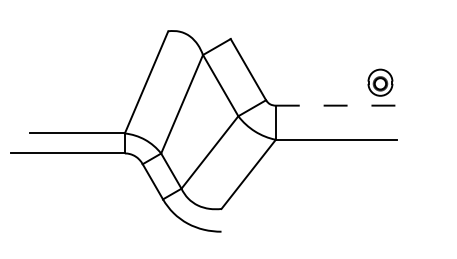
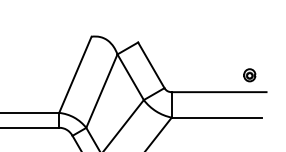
part: (380, 83) -> (249, 75), size x0.62
line: (339, 105) -> (219, 92), dashed -> solid

